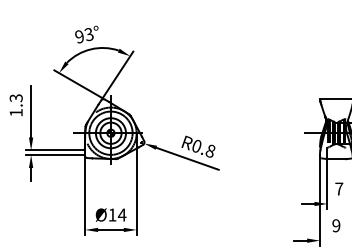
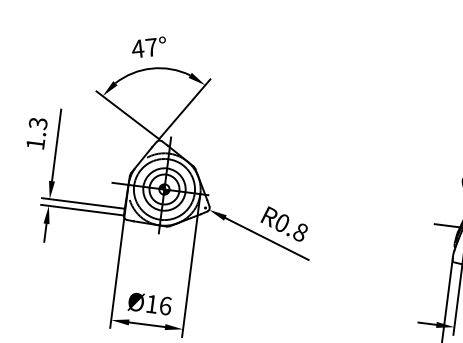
text: (84, 35) -> (144, 48), 93° -> 47°
text: (121, 214) -> (164, 305), Ø14 -> Ø16

